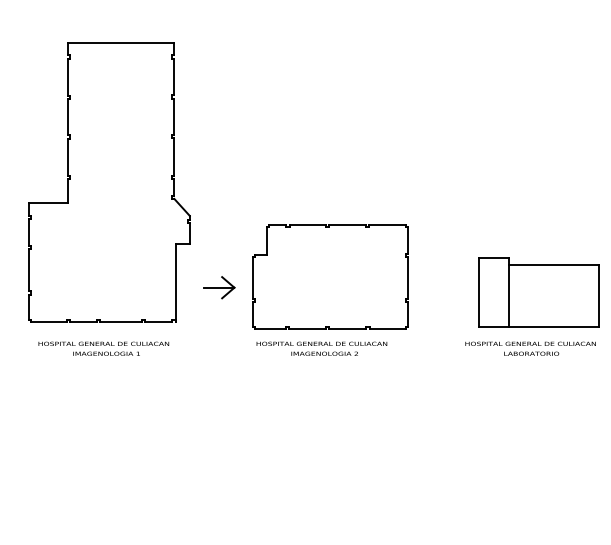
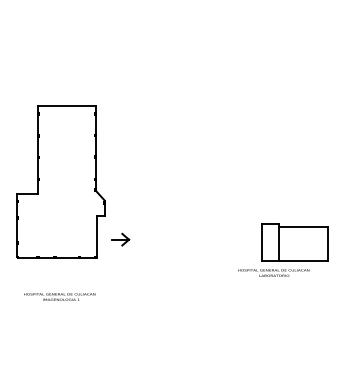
part: (330, 289) -> (181, 240), removed
text: (103, 347) -> (59, 296), moved
text: (530, 347) -> (273, 272), moved

